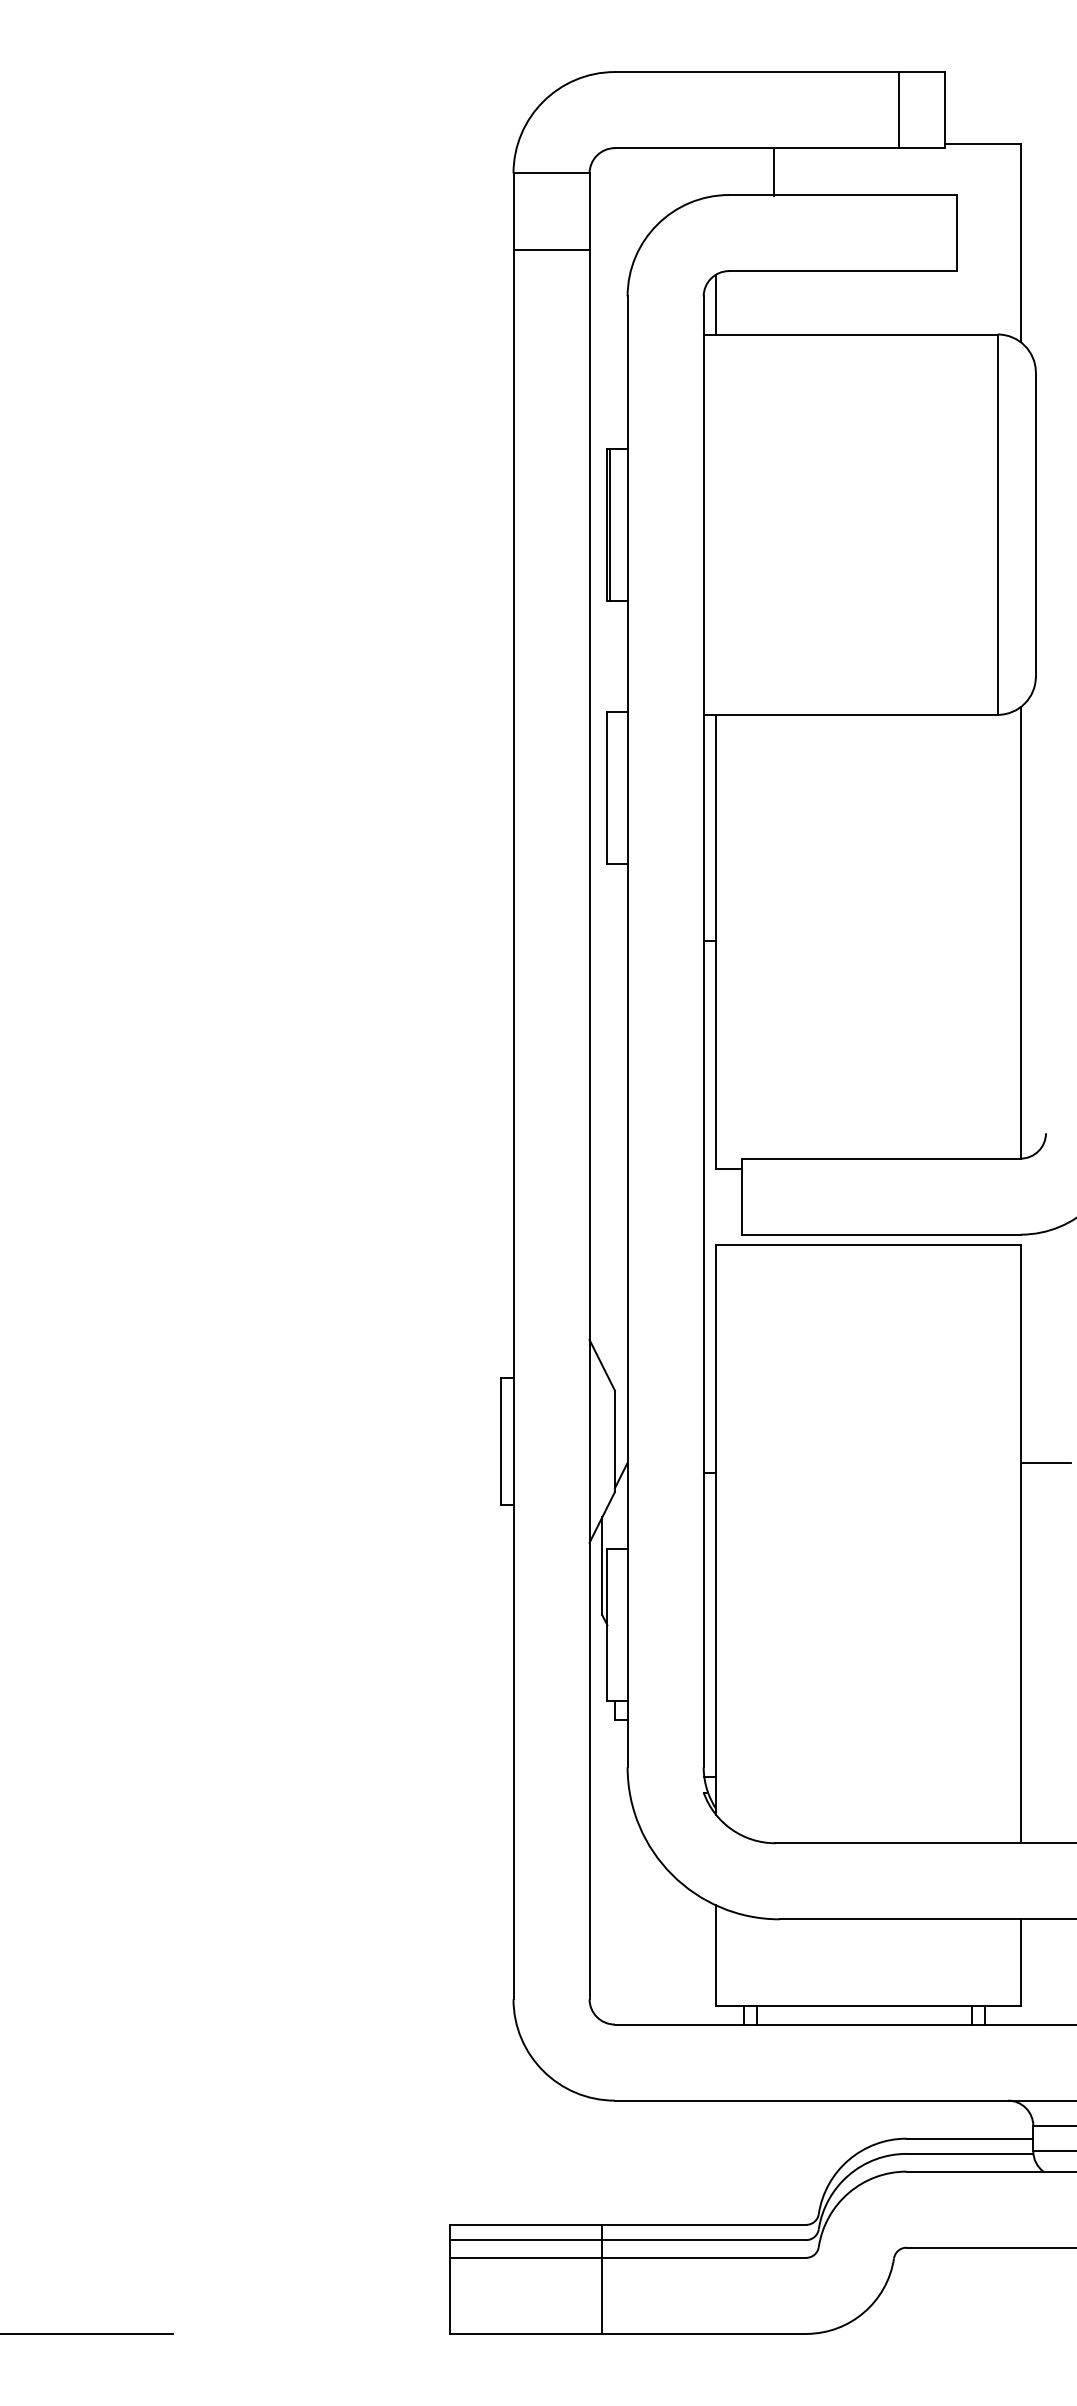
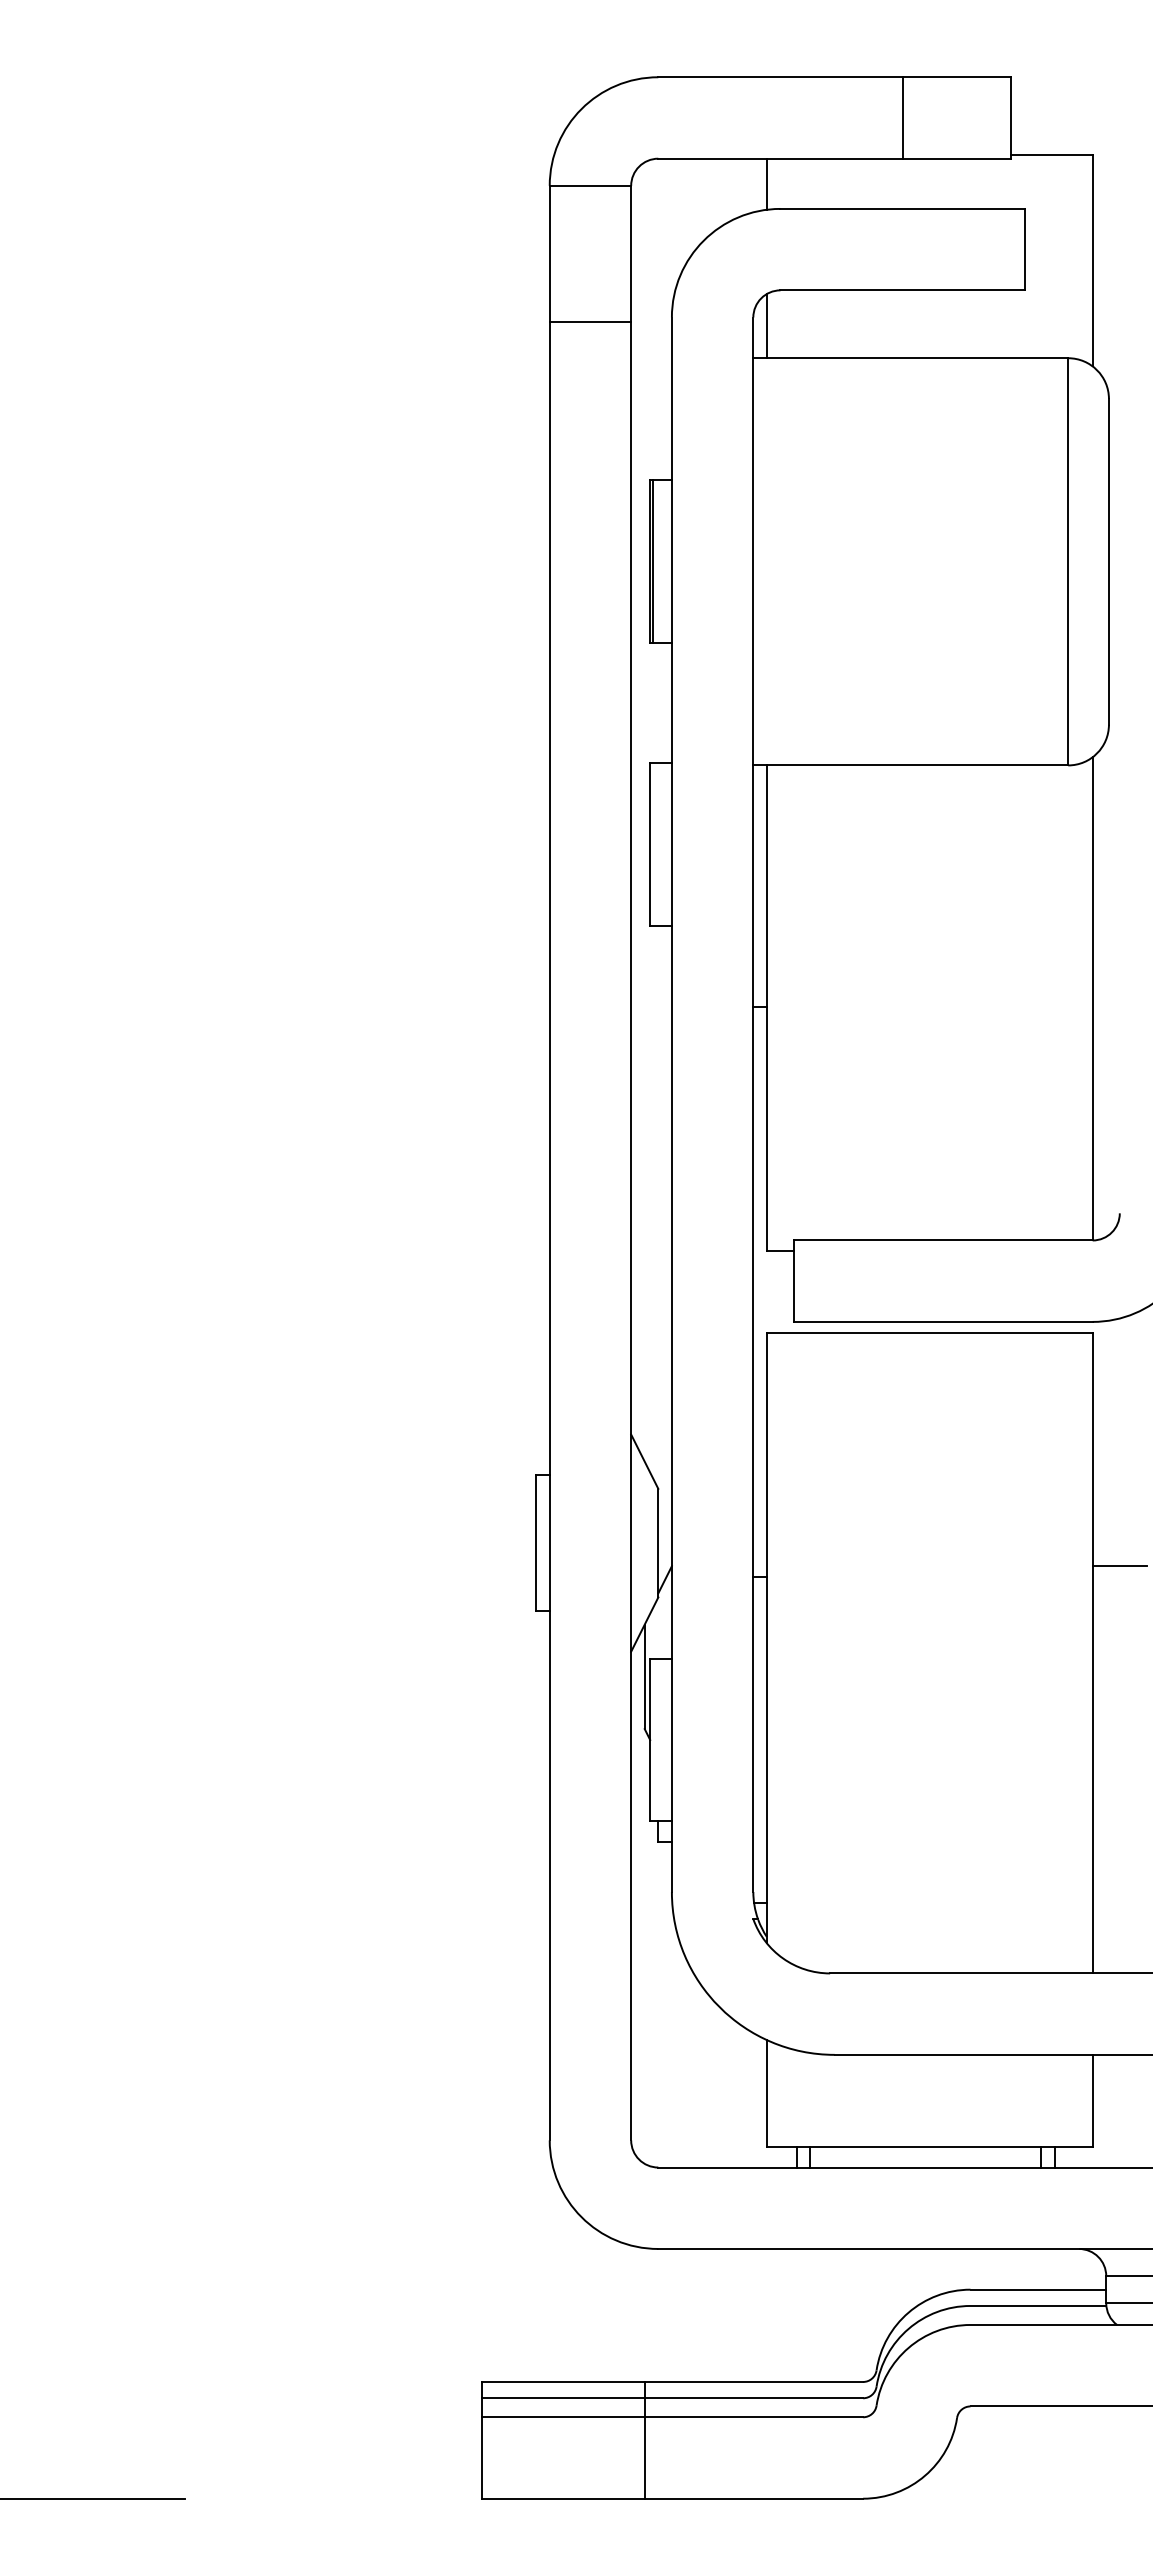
line: (899, 109) -> (902, 117), moved
line: (773, 171) -> (766, 183), moved
line: (551, 249) -> (590, 321), moved

